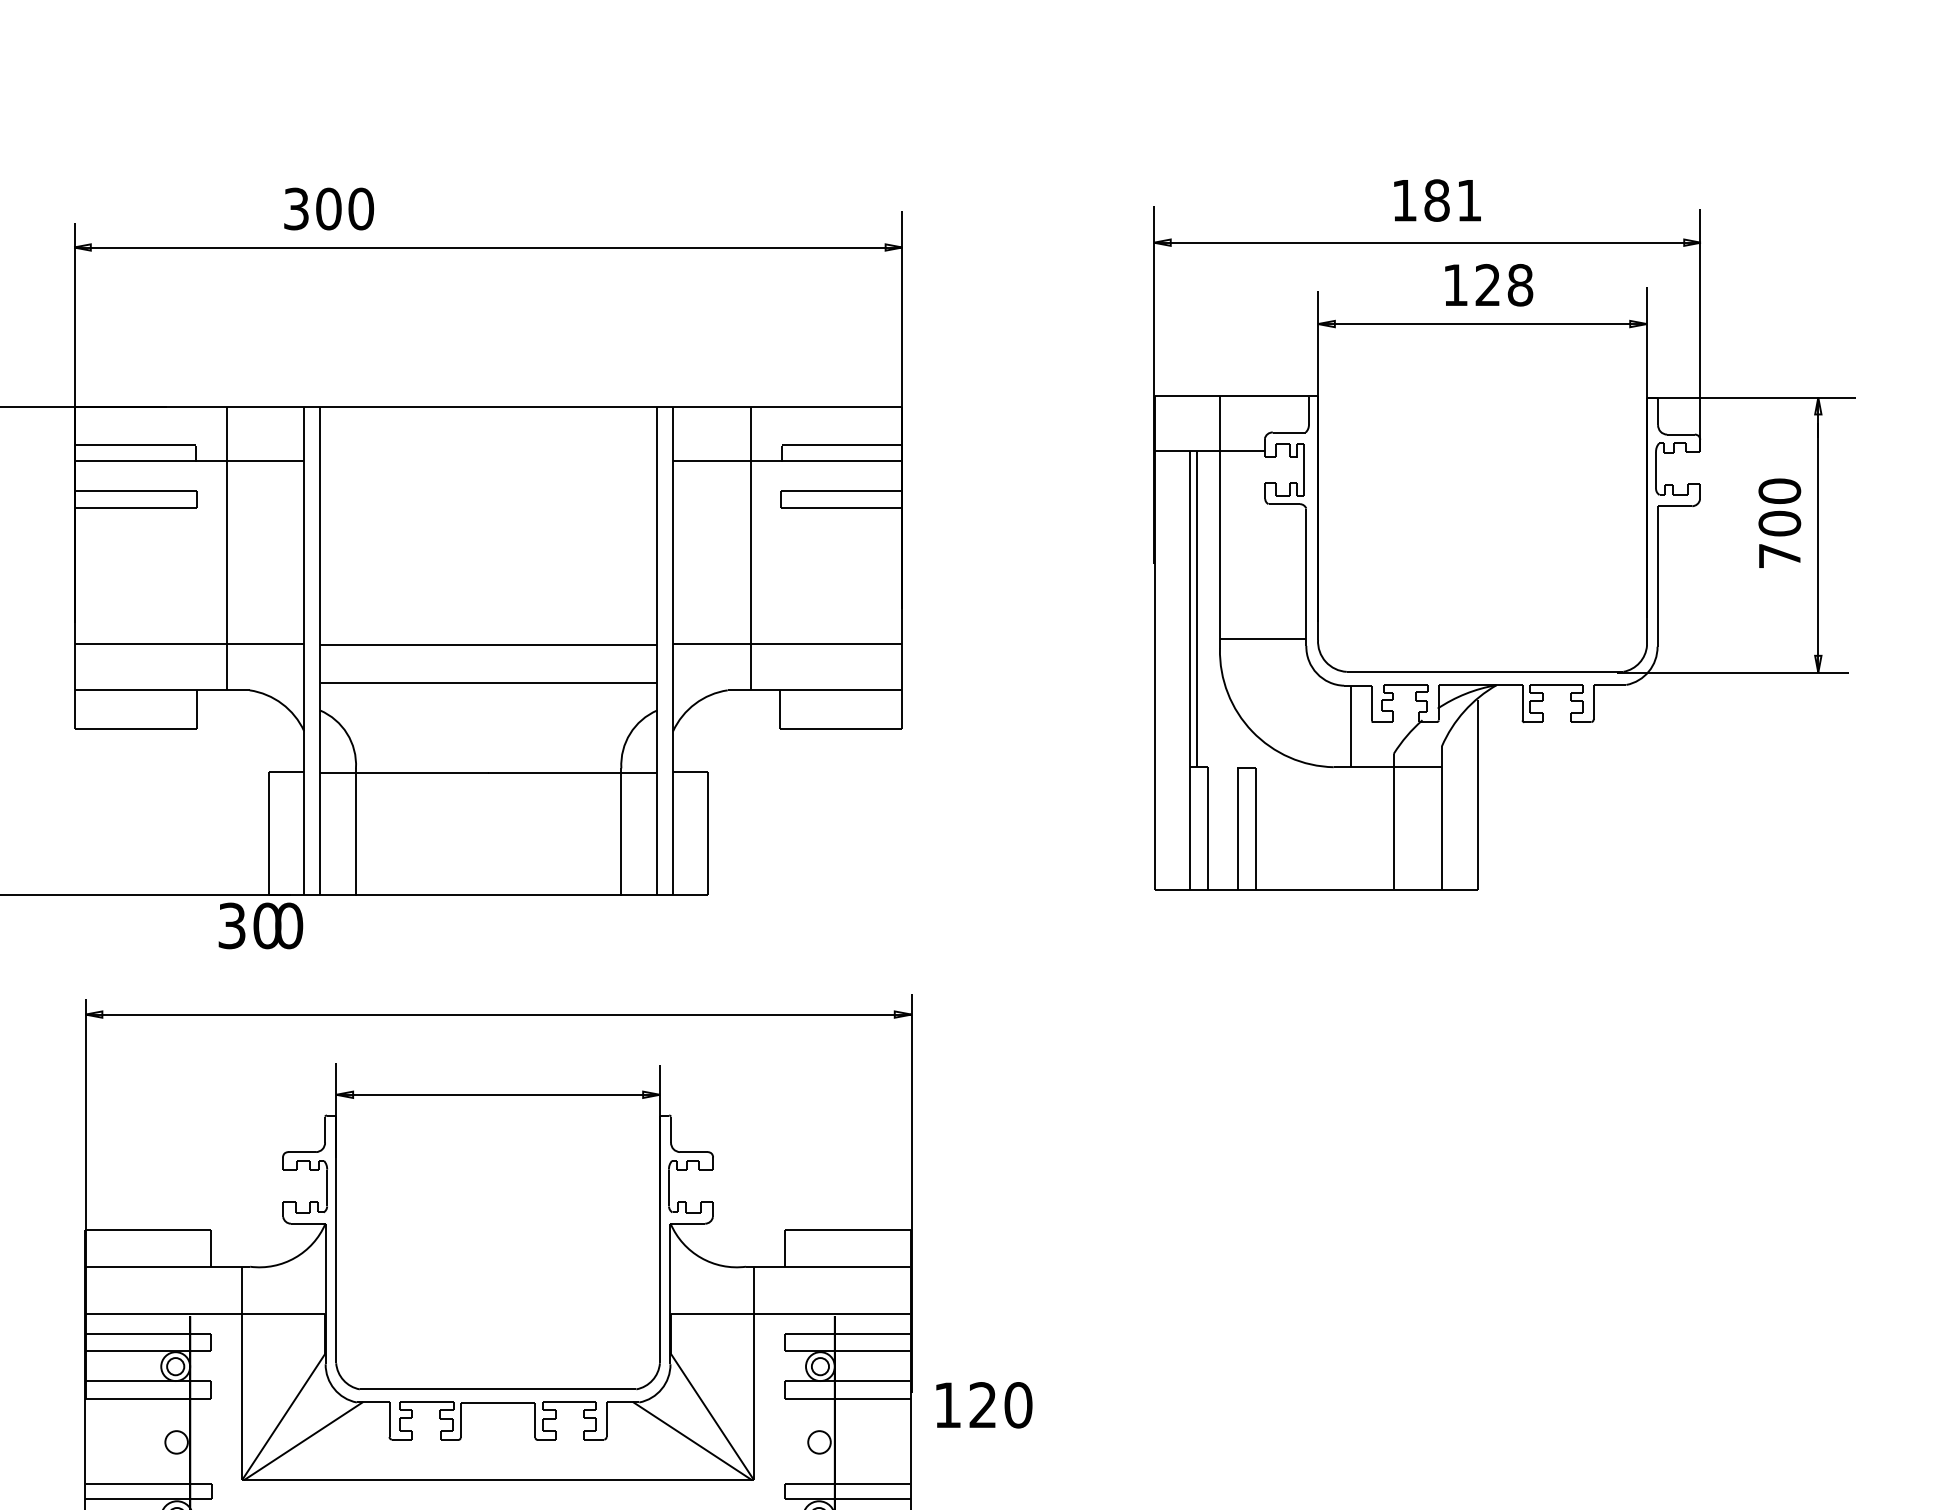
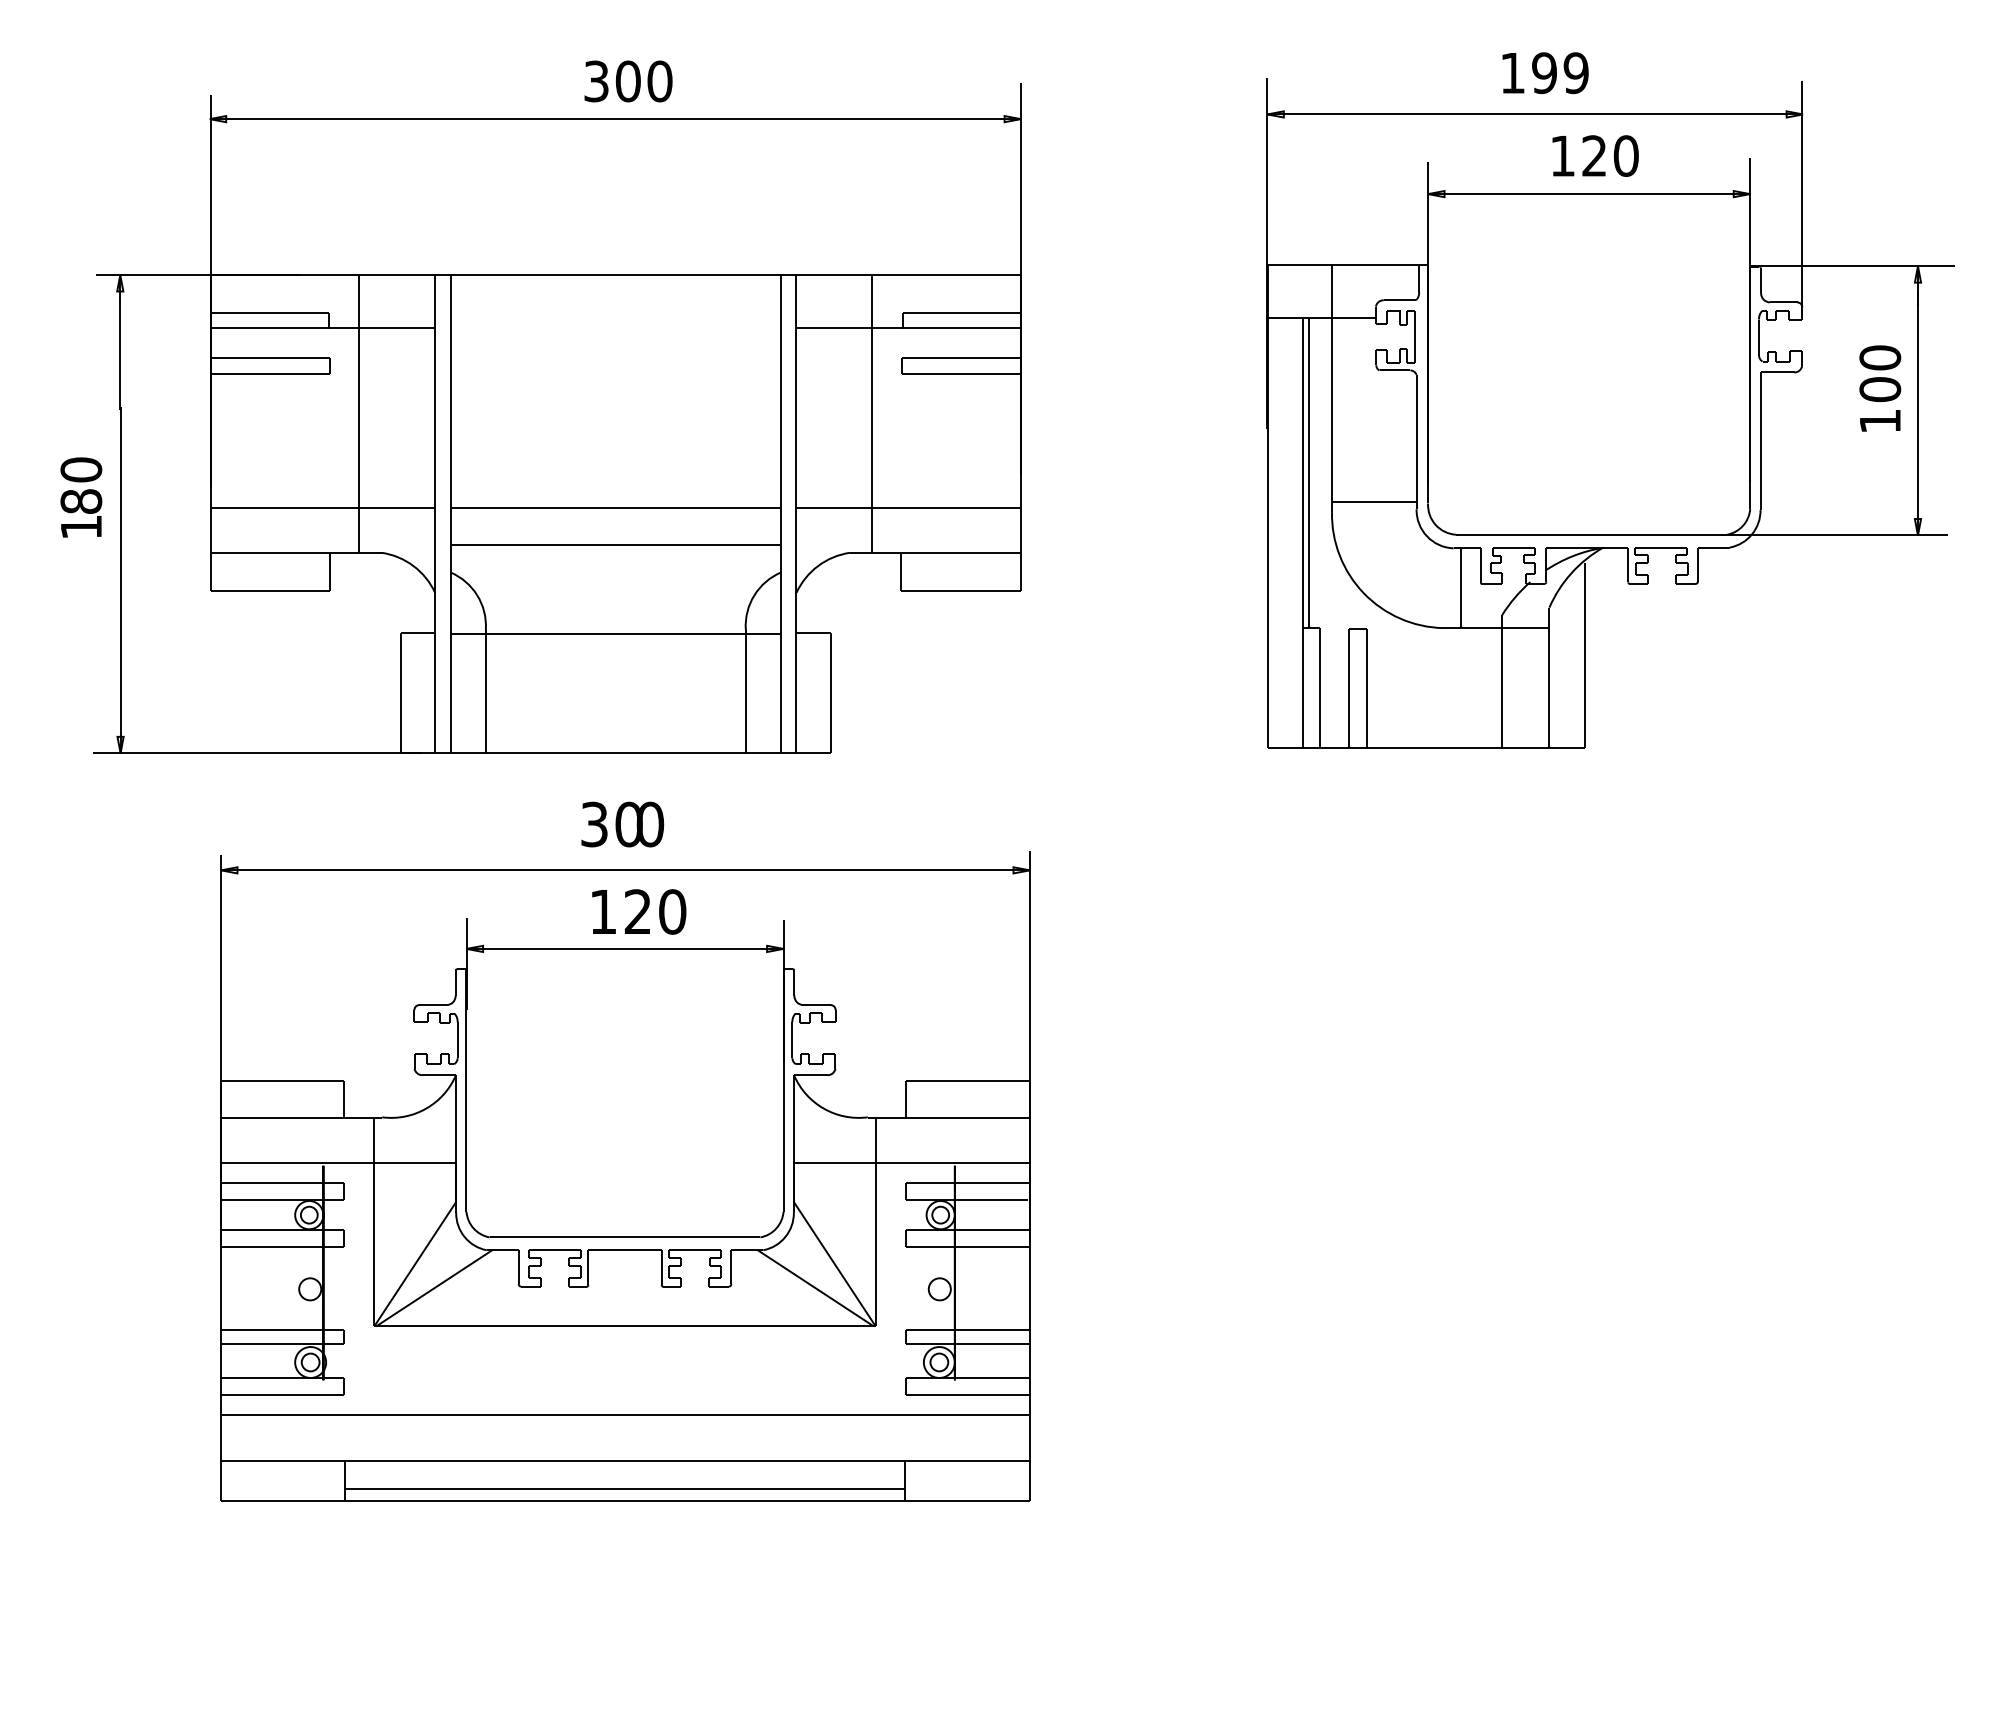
text: (1453, 200) -> (1560, 73), 181 -> 199
text: (329, 209) -> (628, 81), moved
text: (1519, 284) -> (1625, 155), 128 -> 120
text: (1780, 555) -> (1880, 420), 700 -> 100
text: (260, 925) -> (622, 824), moved
text: (984, 1404) -> (639, 911), moved

